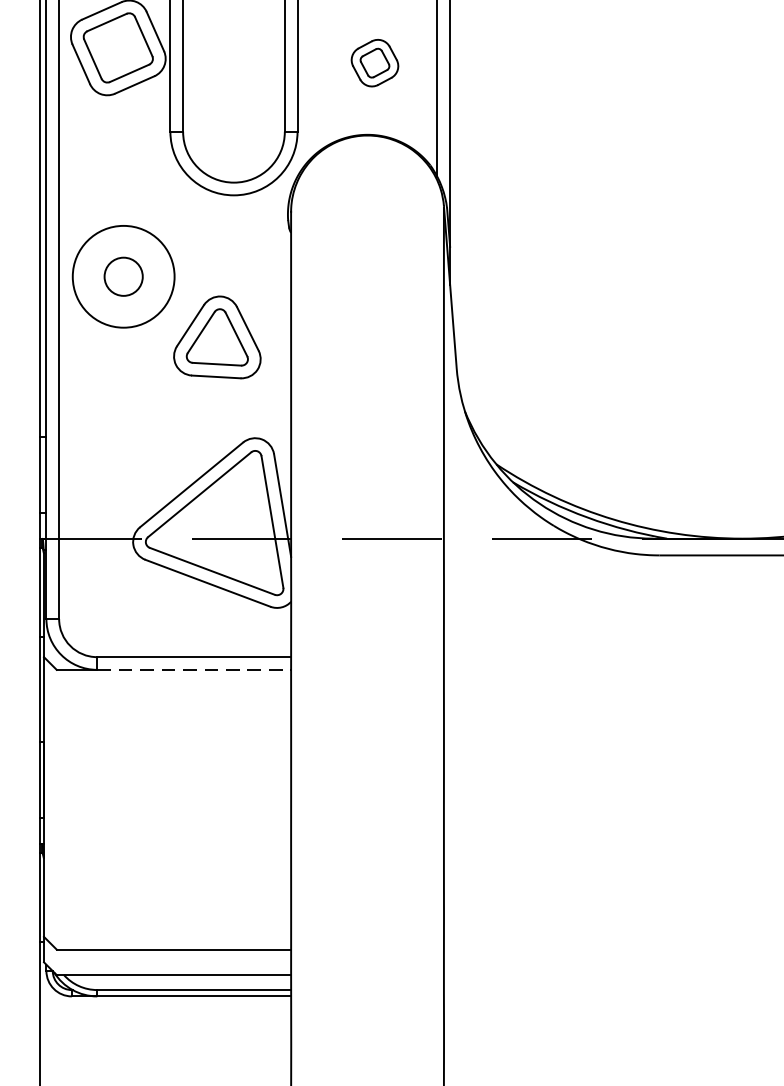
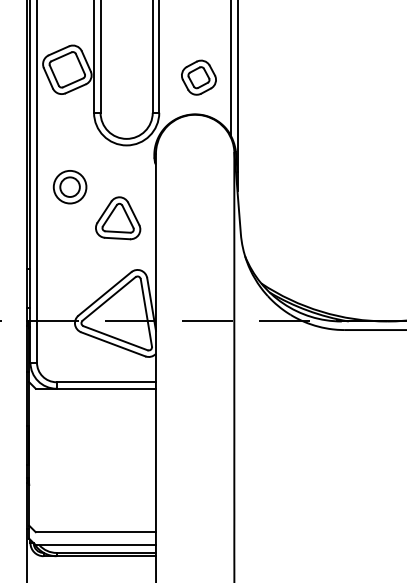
part: (374, 62) -> (198, 77), size x1.43
circle: (122, 275) -> (69, 186), size x0.62
line: (194, 669) -> (106, 388), dashed -> solid

